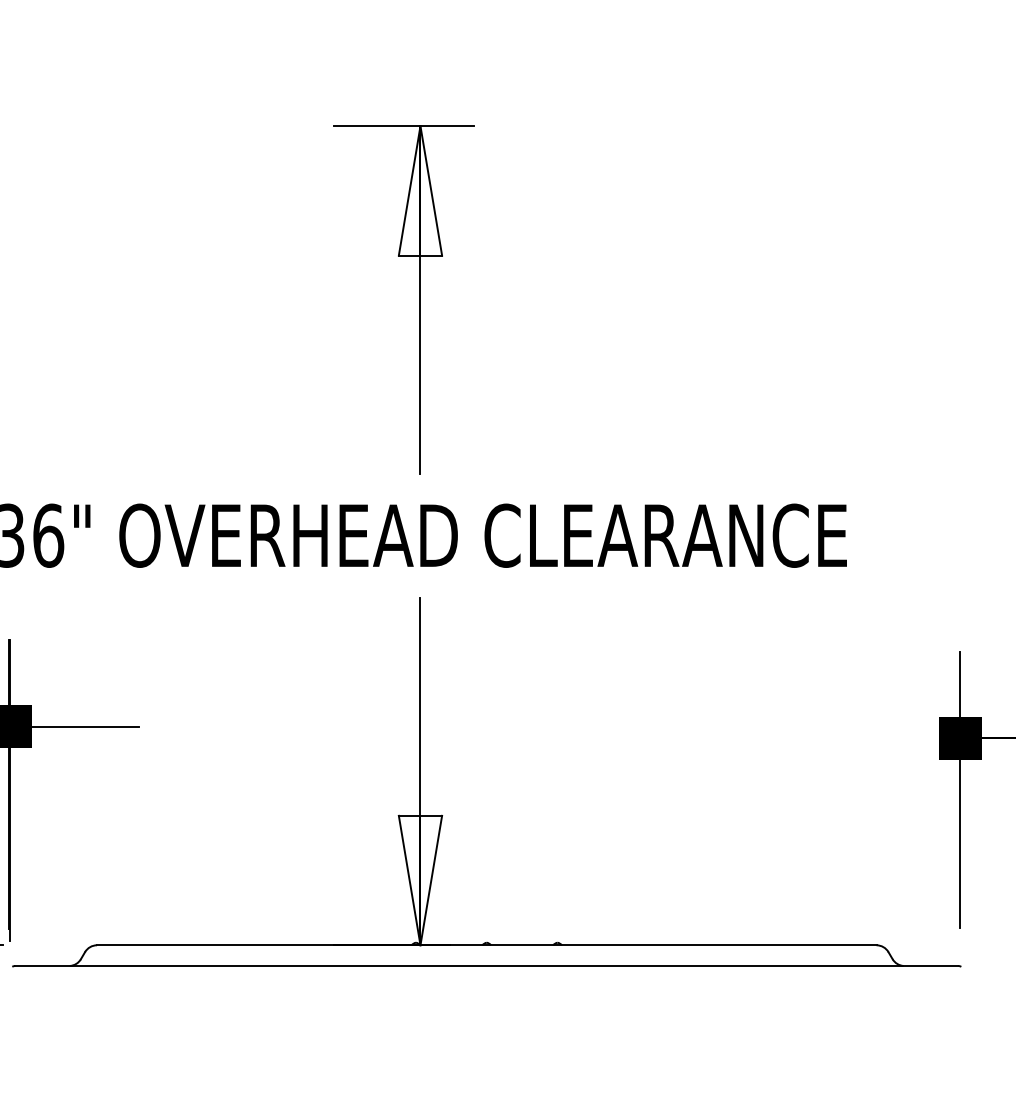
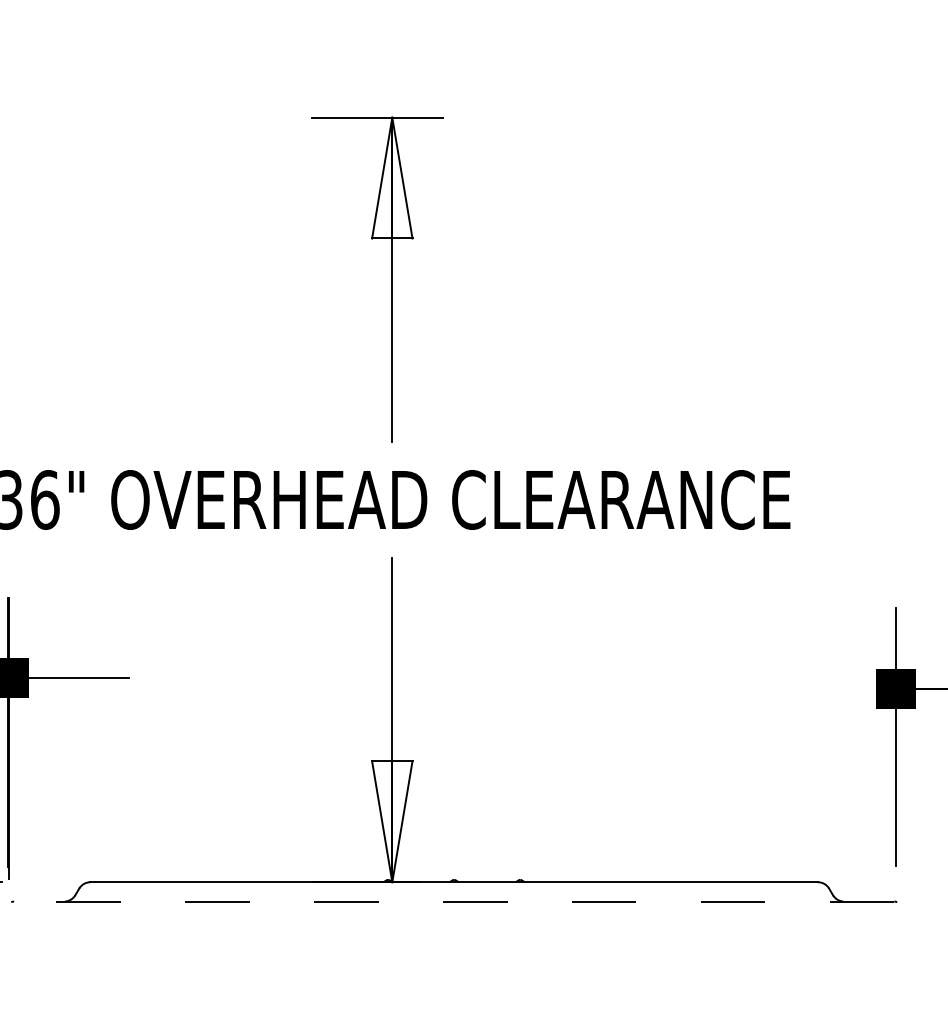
line: (486, 965) -> (453, 901), solid -> dashed

